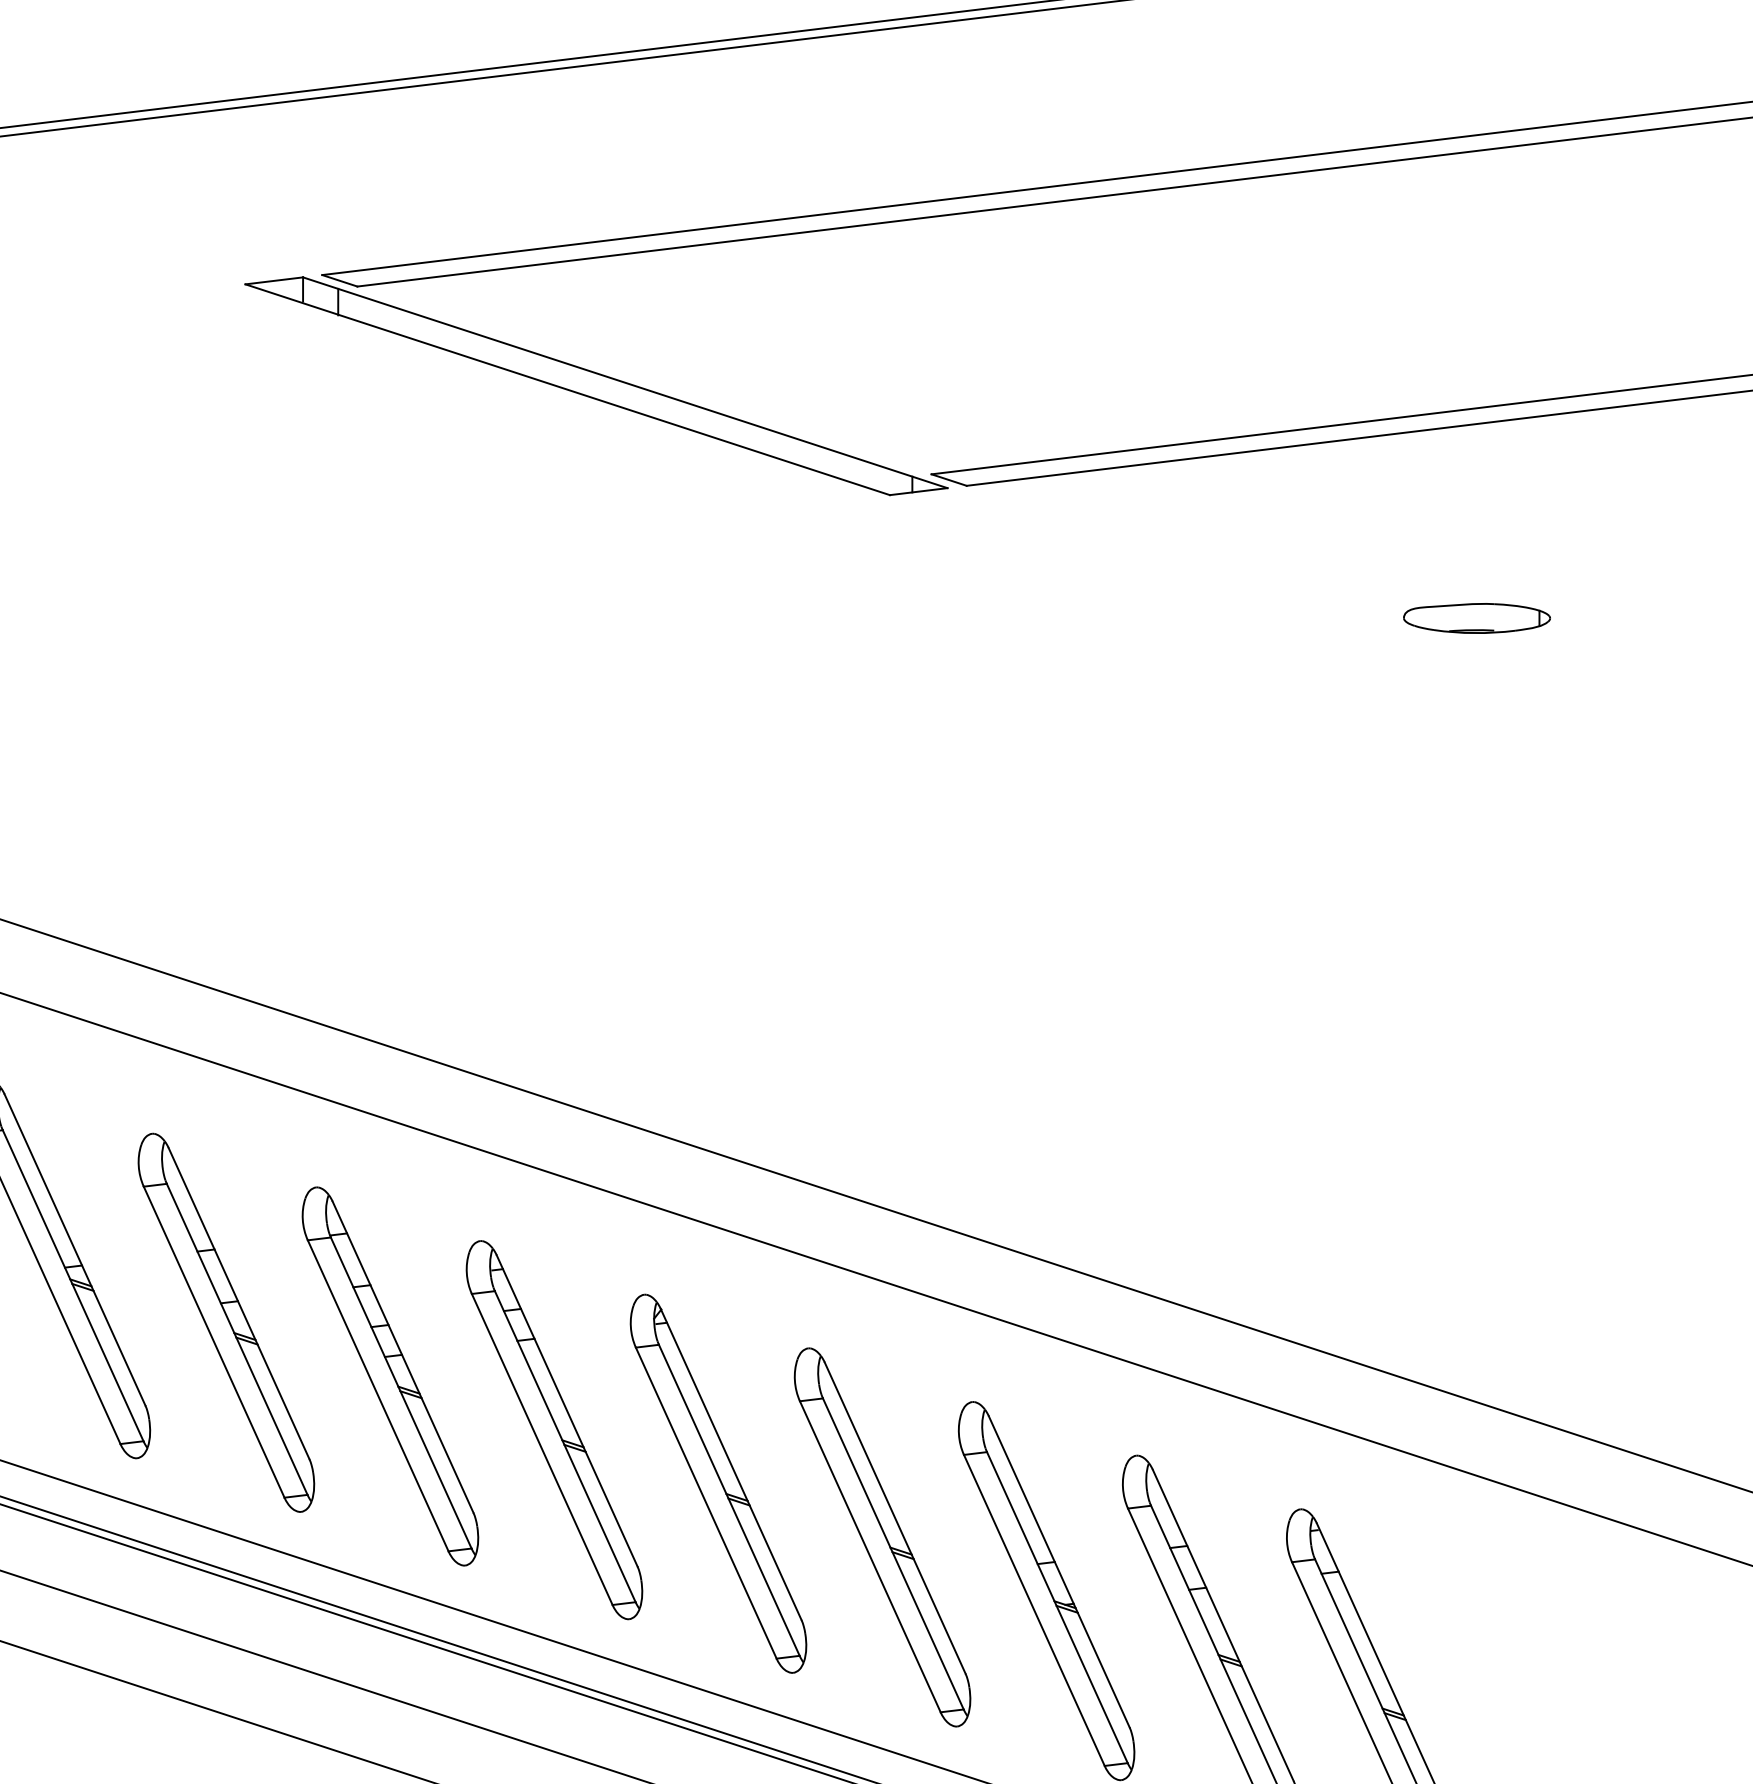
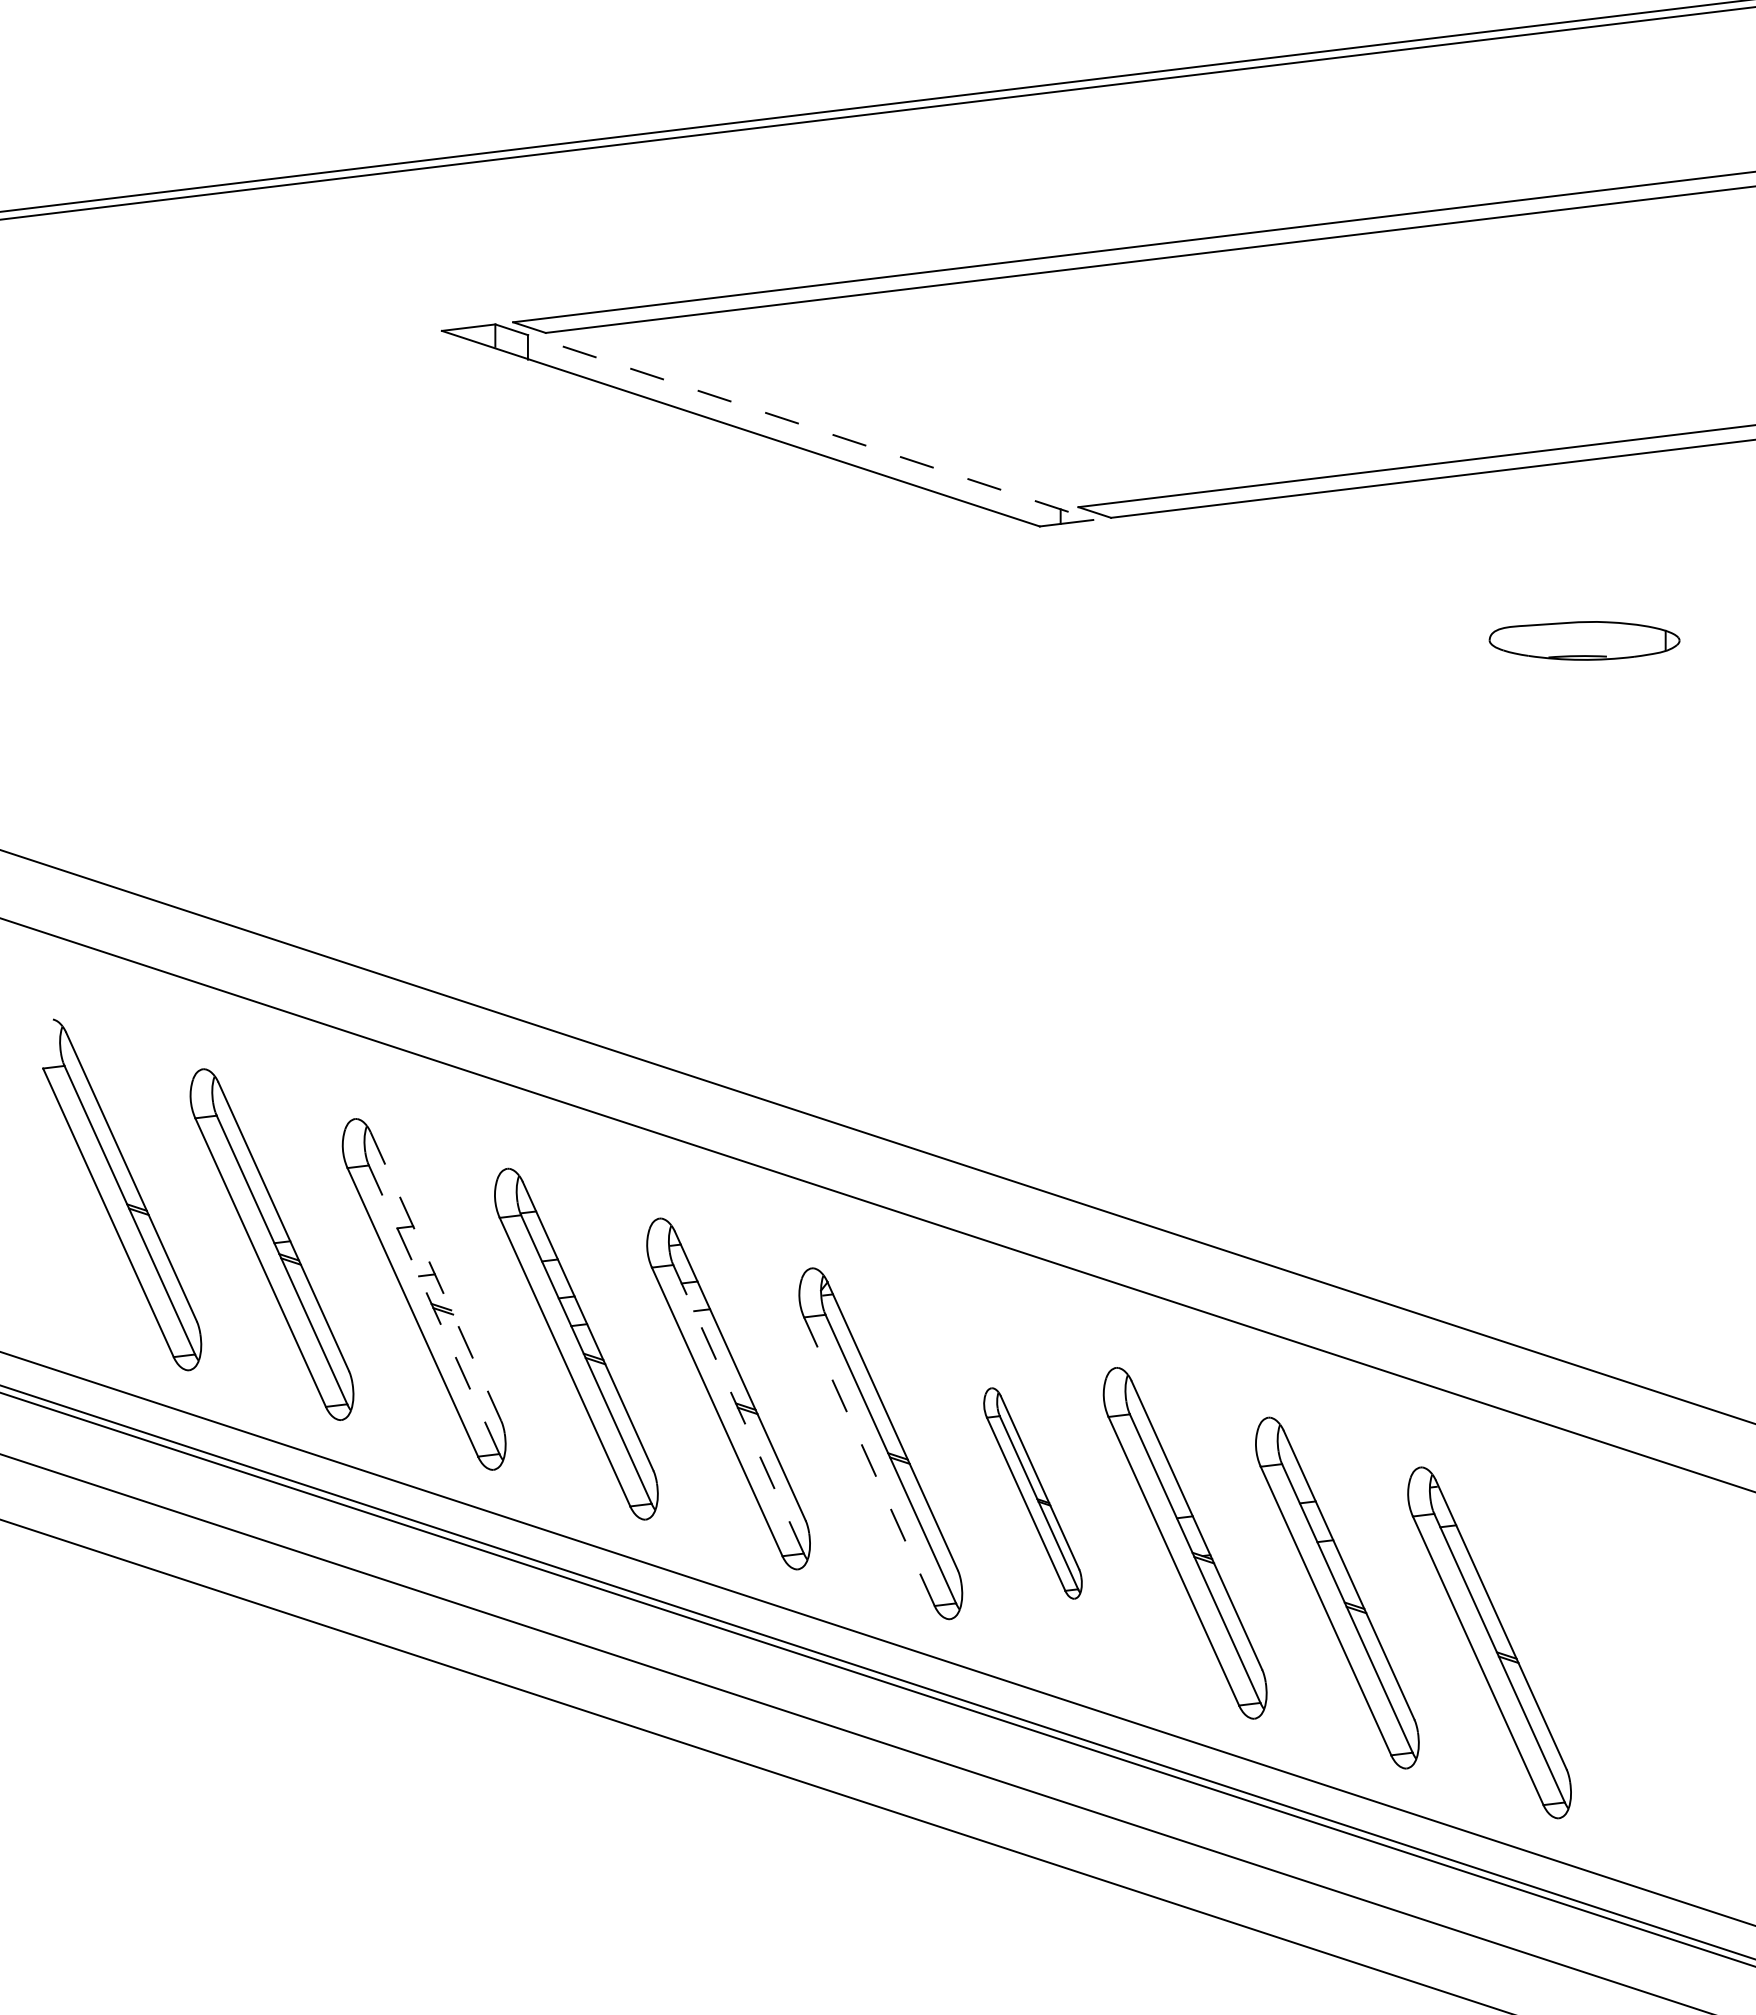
line: (625, 383) -> (794, 422), solid -> dashed
part: (1476, 618) -> (1584, 640), size x1.4
line: (239, 1303) -> (436, 1276), solid -> dashed
line: (237, 1339) -> (434, 1309), solid -> dashed
line: (565, 1445) -> (738, 1408), solid -> dashed
line: (706, 1502) -> (869, 1461), solid -> dashed
part: (882, 1537) -> (1032, 1493), size x0.6

